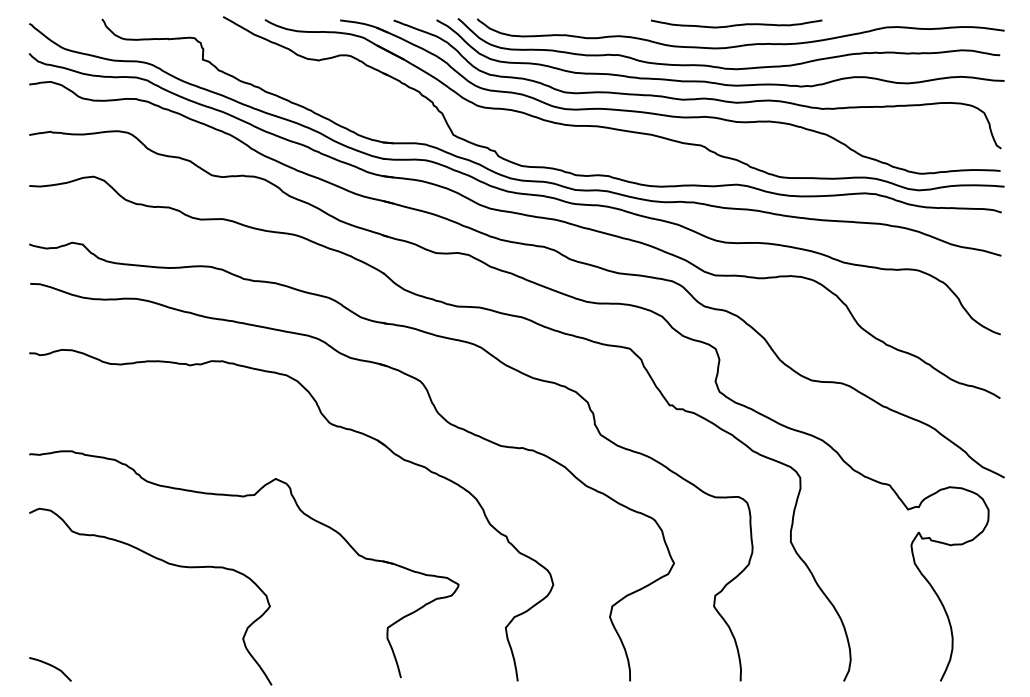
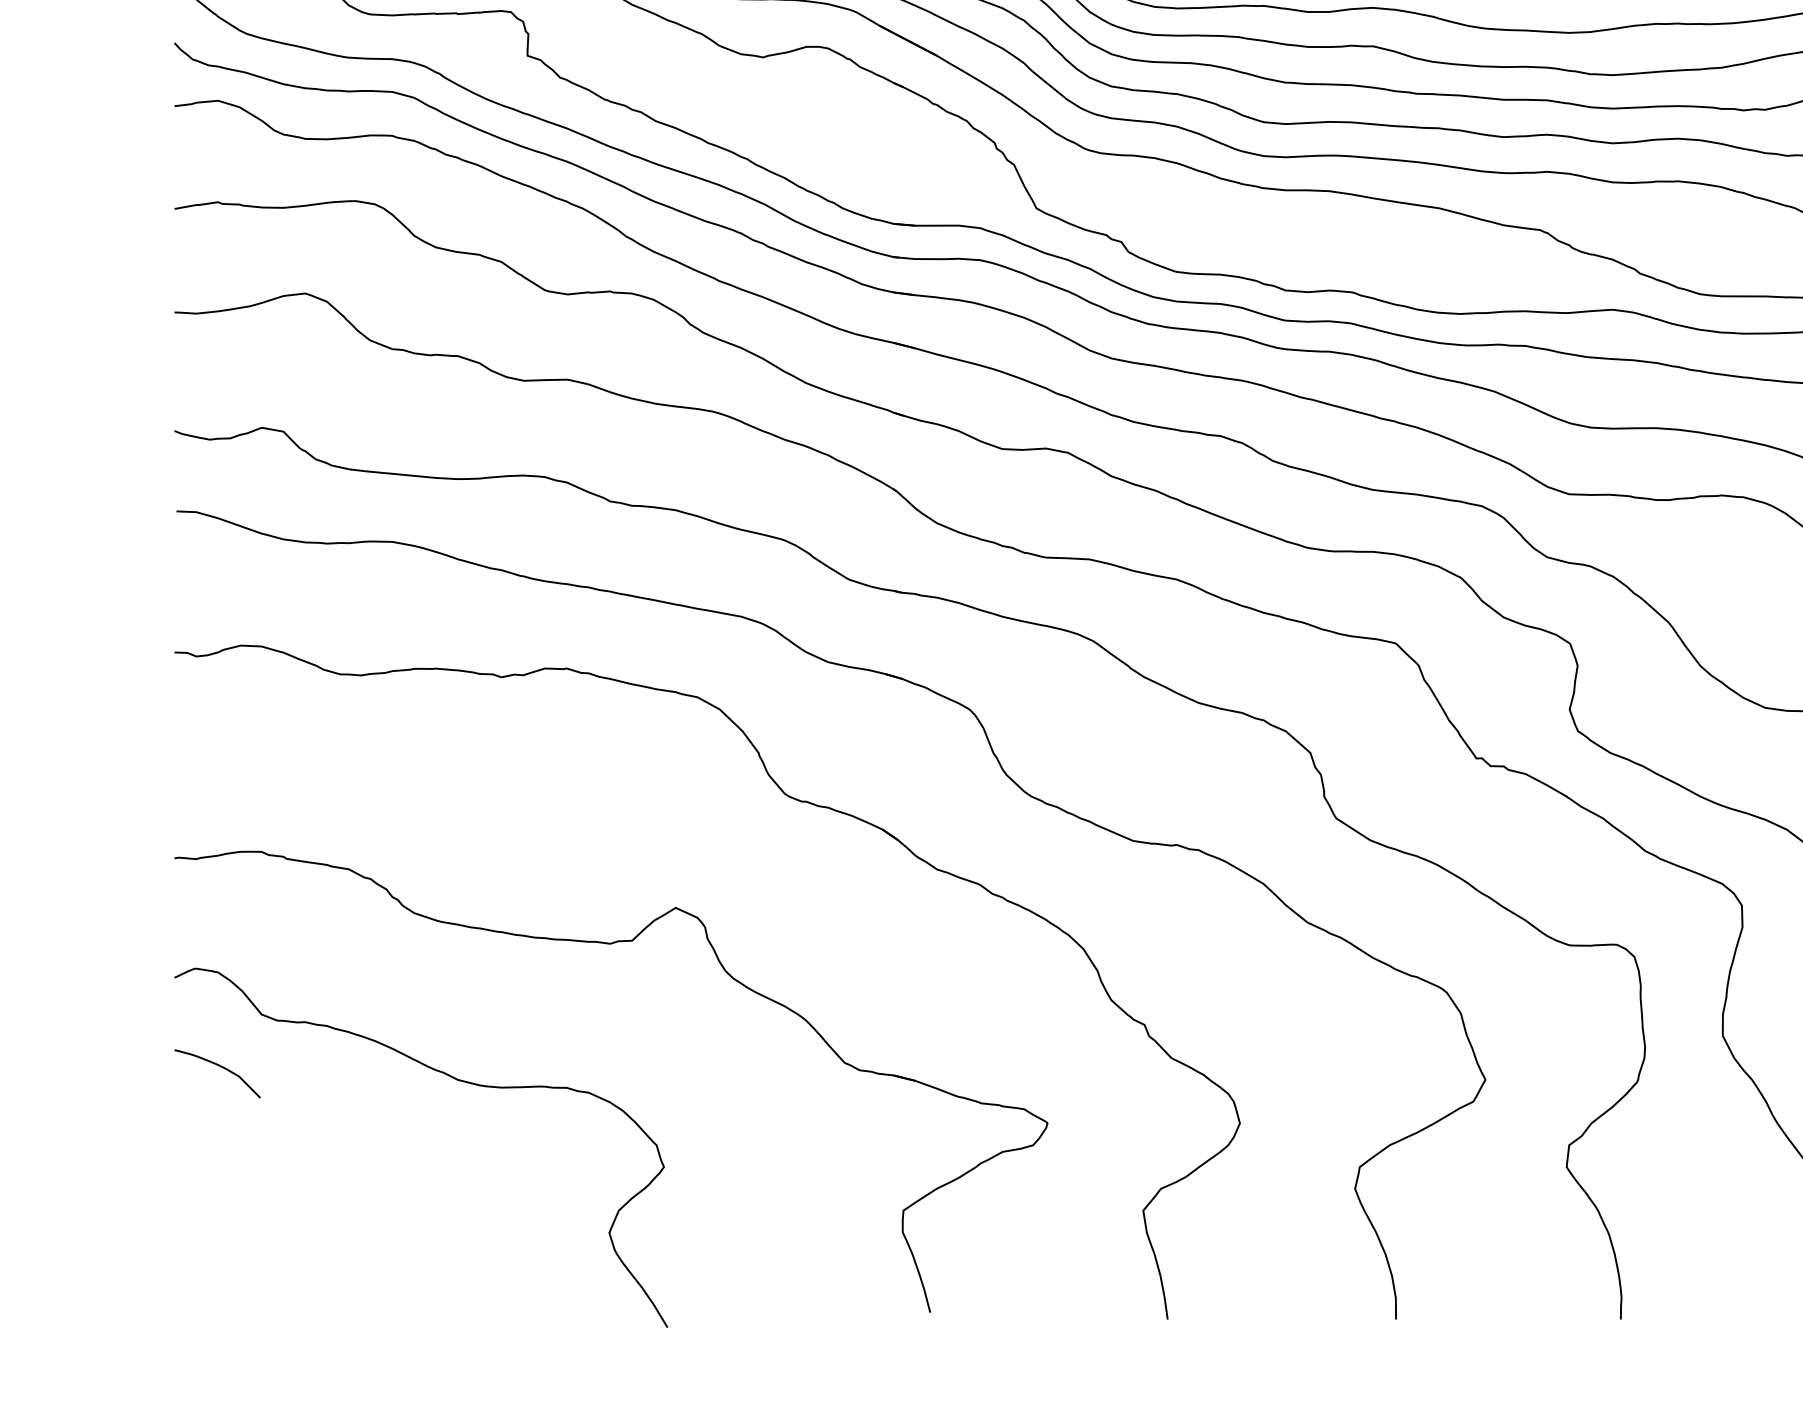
curve: (52, 667) -> (221, 1069), moved

